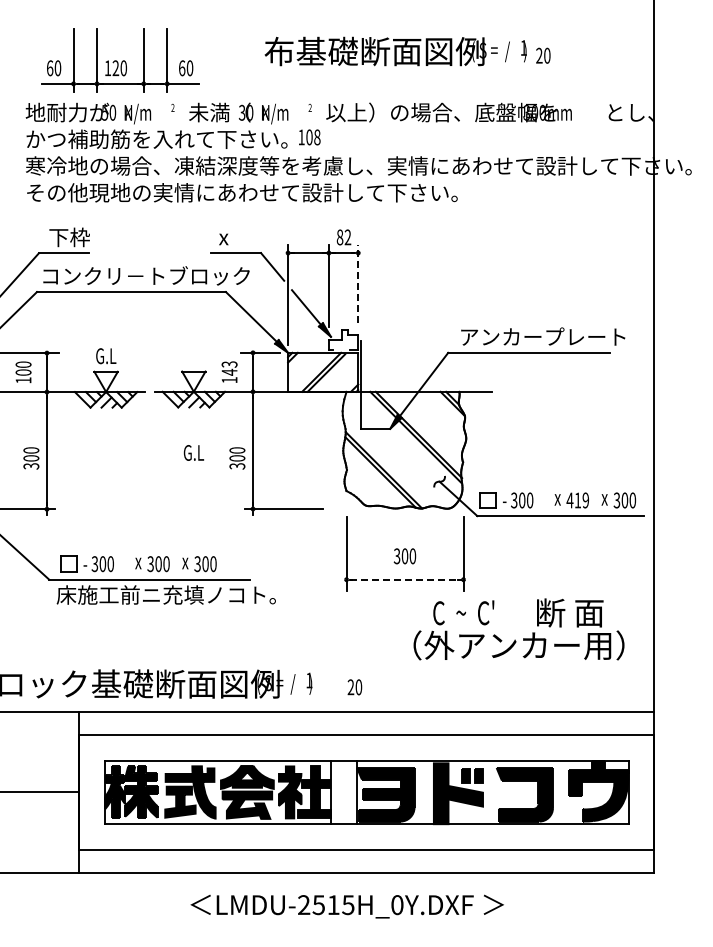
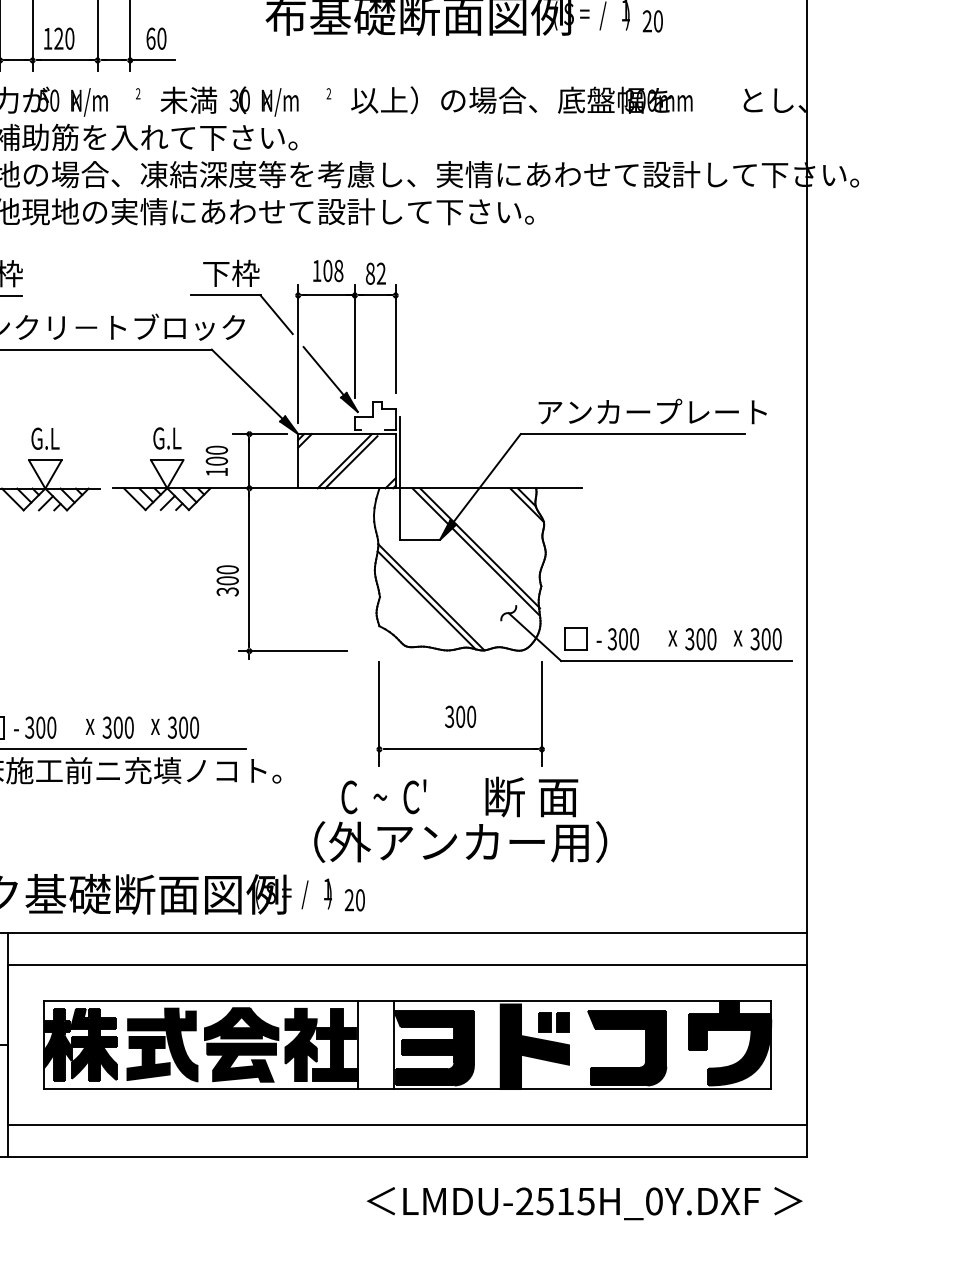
text: (309, 137) -> (327, 271), moved
text: (239, 236) -> (230, 272), x -> 下枠
line: (358, 284) -> (396, 339), dashed -> solid
text: (229, 368) -> (216, 455), 143 -> 100
text: (193, 452) -> (166, 437), moved
text: (577, 500) -> (700, 639), 419 -> 300
line: (405, 579) -> (461, 749), dashed -> solid
text: (518, 629) -> (459, 819), moved
text: (354, 687) -> (354, 900), moved
text: (346, 906) -> (583, 1203), moved

